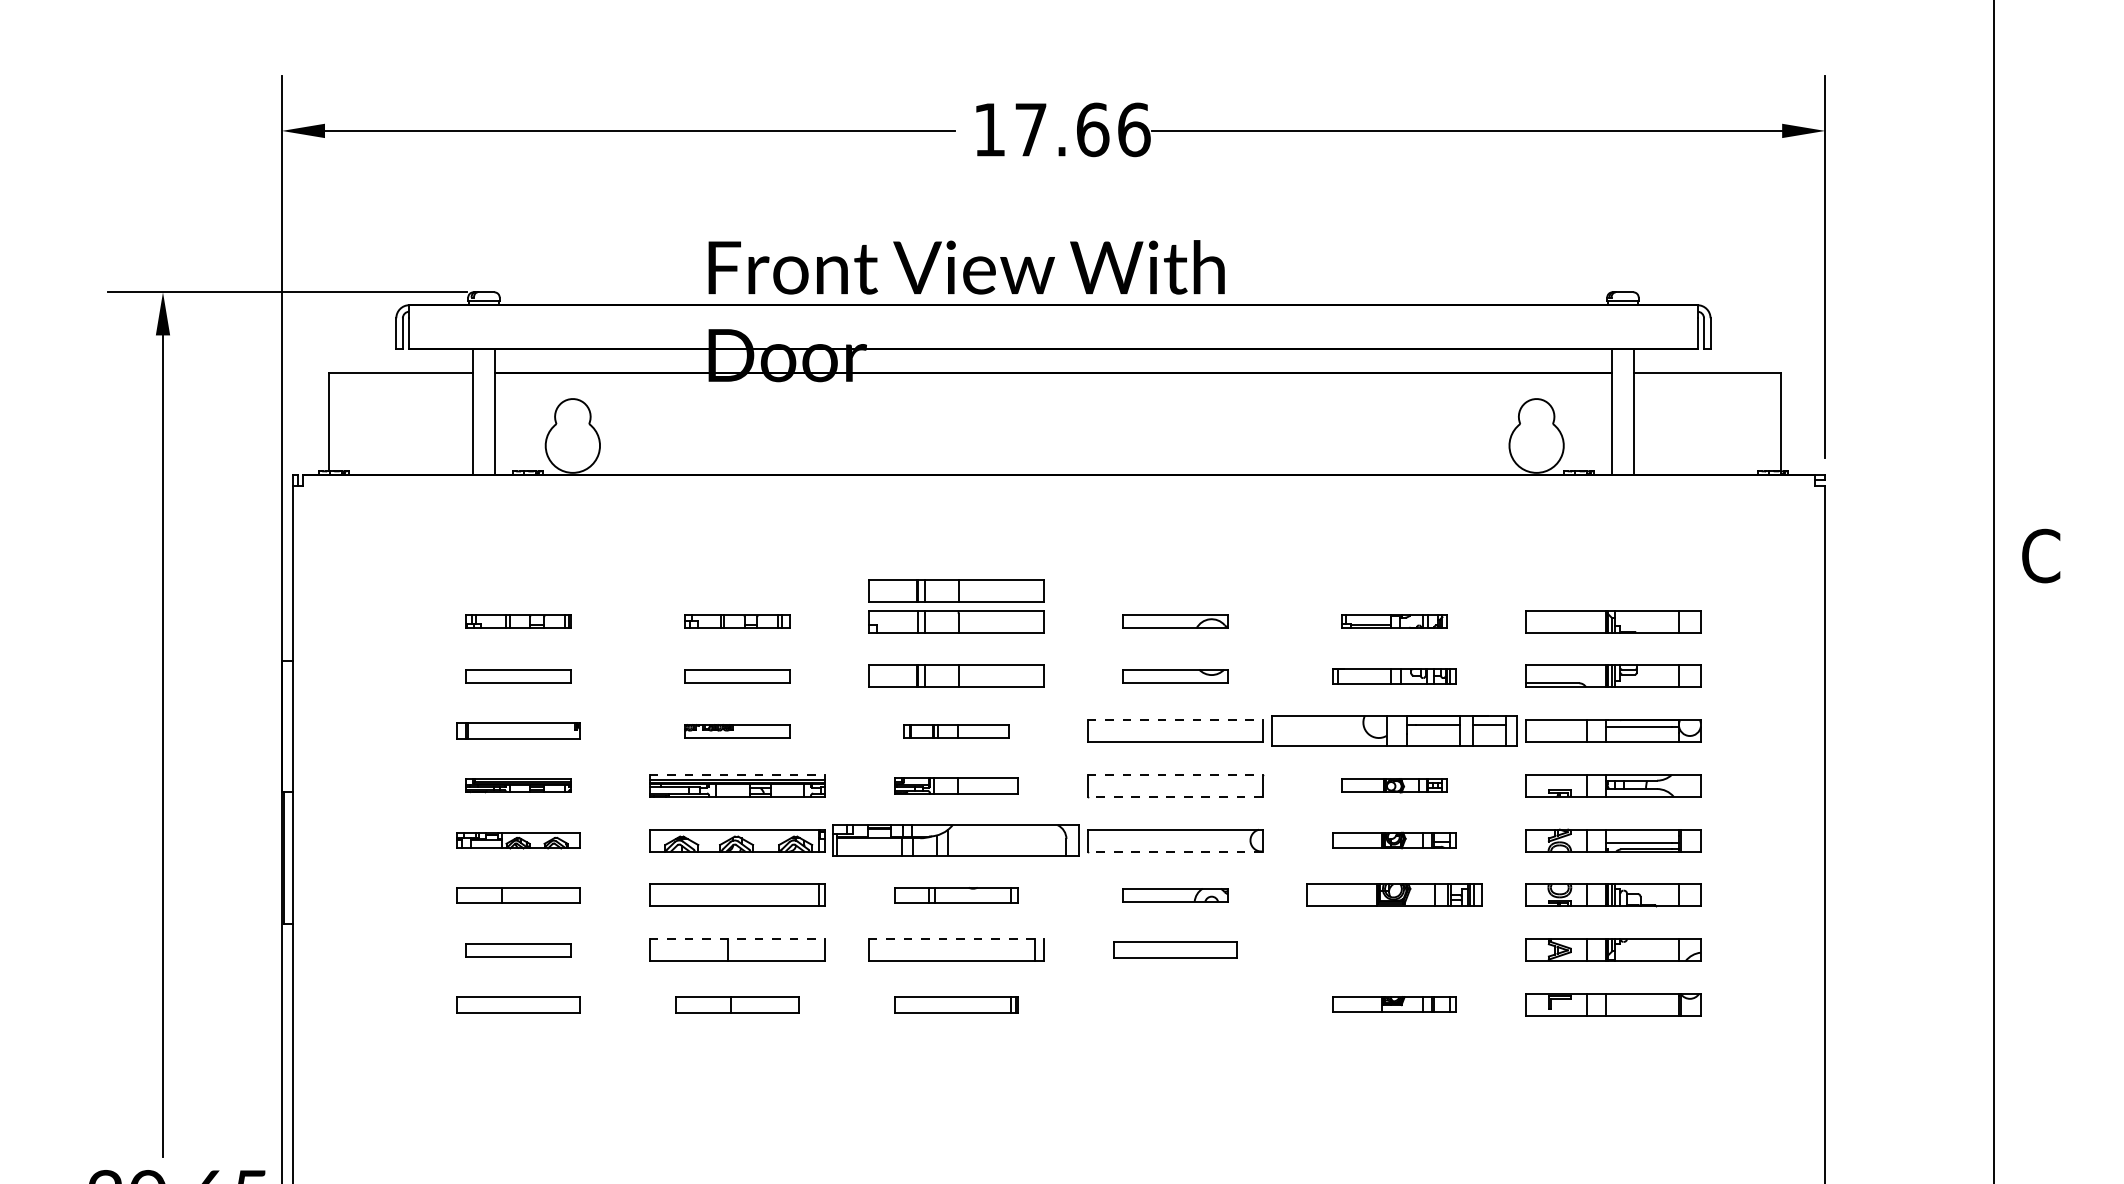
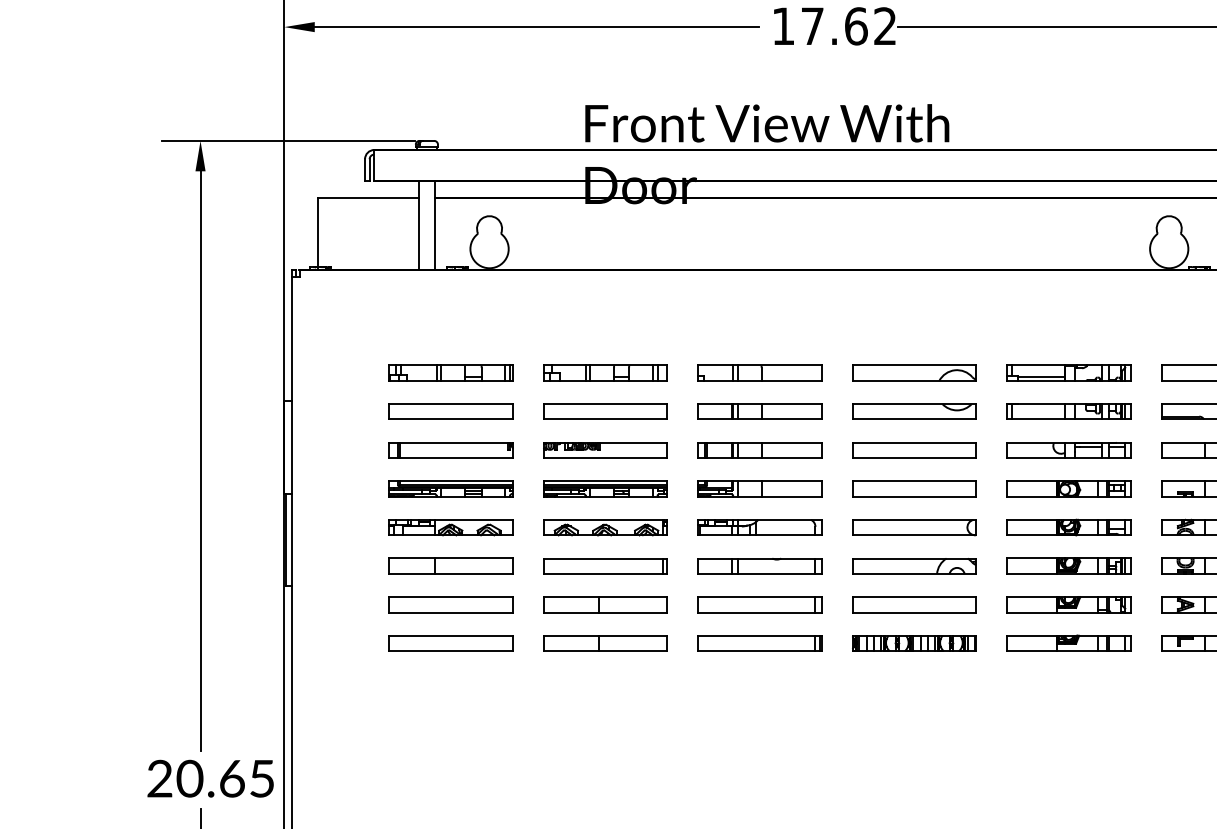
text: (1134, 129) -> (885, 26), 17.66 -> 17.62
part: (956, 590) -> (760, 351), removed
part: (518, 621) -> (451, 373), size x1.67
part: (737, 621) -> (605, 373), size x1.67
part: (1175, 621) -> (914, 373), size x1.67
part: (1394, 621) -> (1068, 373), size x1.67
part: (518, 675) -> (451, 411), size x1.67
part: (737, 675) -> (605, 411), size x1.67
part: (1175, 675) -> (914, 411), size x1.67
part: (1394, 675) -> (1068, 411), size x1.43
line: (1175, 720) -> (914, 442), dashed -> solid
part: (518, 730) -> (451, 449), size x1.43
part: (737, 730) -> (605, 449), size x1.67
part: (956, 730) -> (760, 449), size x1.67
part: (1394, 730) -> (1068, 449), size x0.71
line: (737, 774) -> (605, 480), dashed -> solid
line: (1175, 774) -> (914, 480), dashed -> solid
part: (518, 785) -> (451, 488), size x1.67
part: (956, 785) -> (760, 488), size x1.43
part: (1394, 785) -> (1068, 488), size x1.67
line: (1175, 796) -> (914, 496), dashed -> solid
part: (518, 840) -> (451, 527), size x1.43
part: (956, 840) -> (760, 527), size x0.71
part: (1394, 840) -> (1068, 527), size x1.43
line: (1175, 851) -> (914, 535), dashed -> solid
part: (518, 894) -> (451, 565), size x1.43
part: (956, 894) -> (760, 565), size x1.43
part: (1175, 894) -> (914, 565), size x1.67
line: (737, 939) -> (605, 597), dashed -> solid
line: (956, 939) -> (760, 597), dashed -> solid
part: (518, 949) -> (451, 604), size x1.67
part: (1175, 949) -> (914, 604), size x1.43
part: (1394, 949) -> (1068, 604), added
part: (518, 1004) -> (451, 643), size x1.43
part: (737, 1004) -> (605, 643), size x1.43
part: (956, 1004) -> (760, 643), size x1.43
part: (1175, 1004) -> (914, 643), added
part: (1394, 1004) -> (1068, 643), size x1.43

